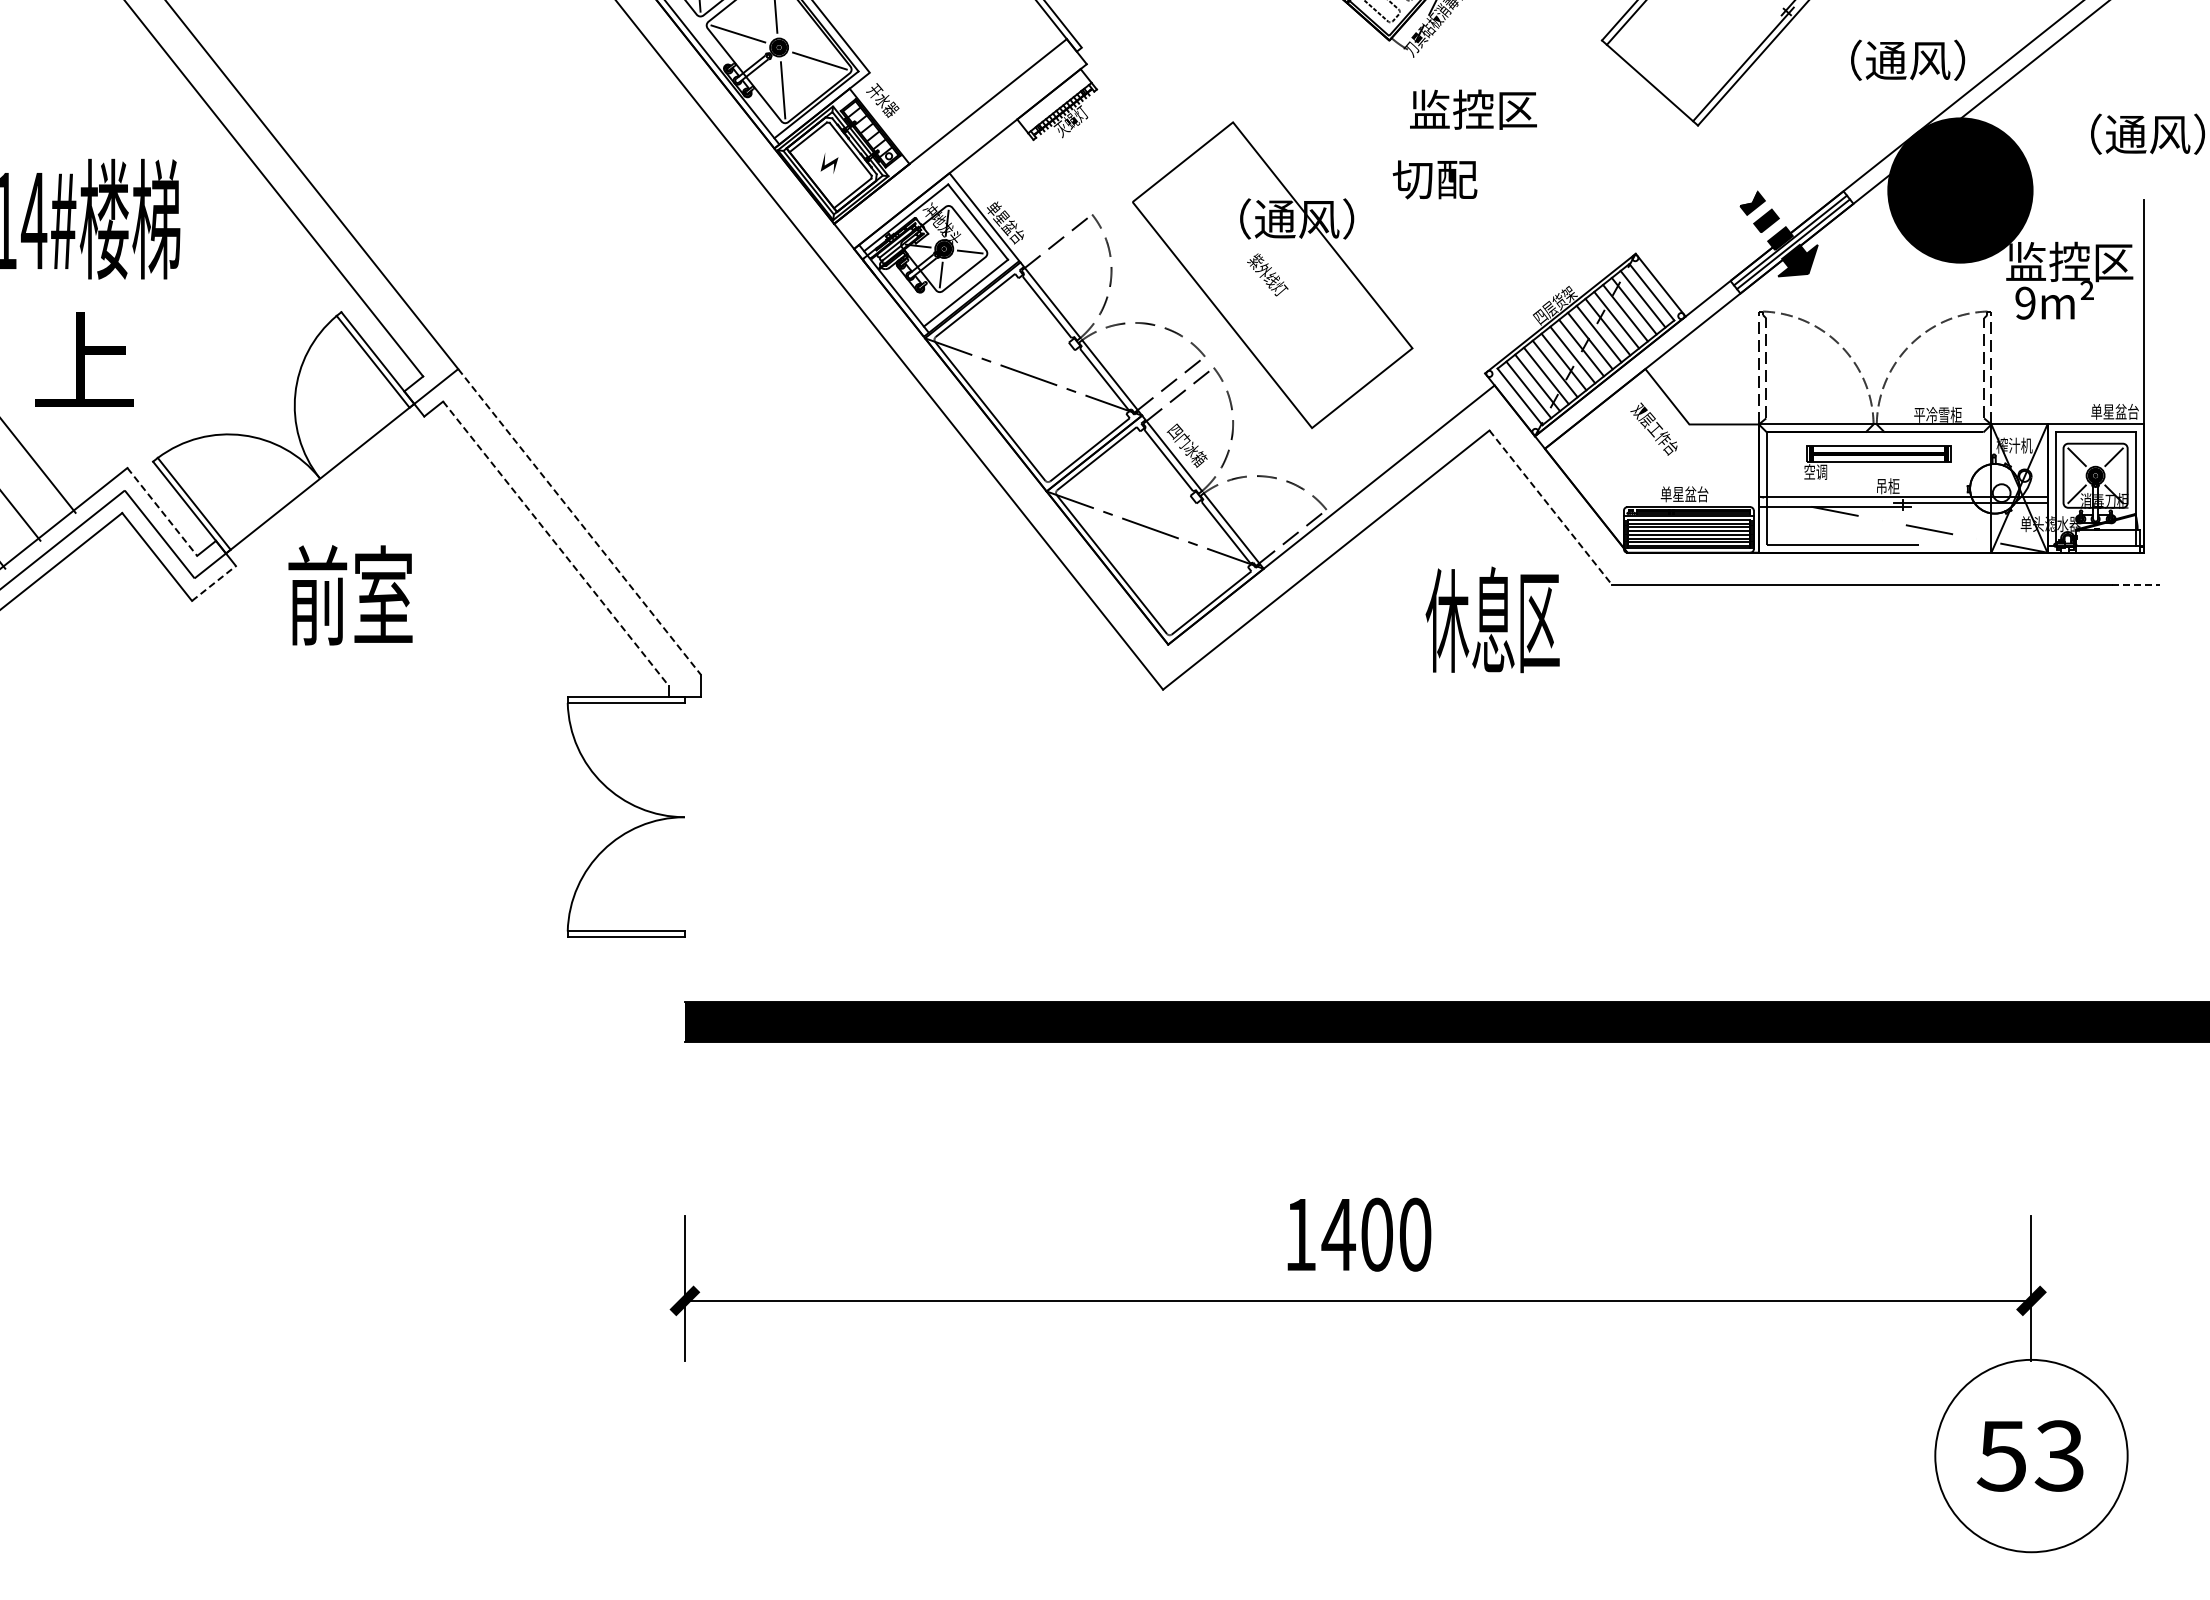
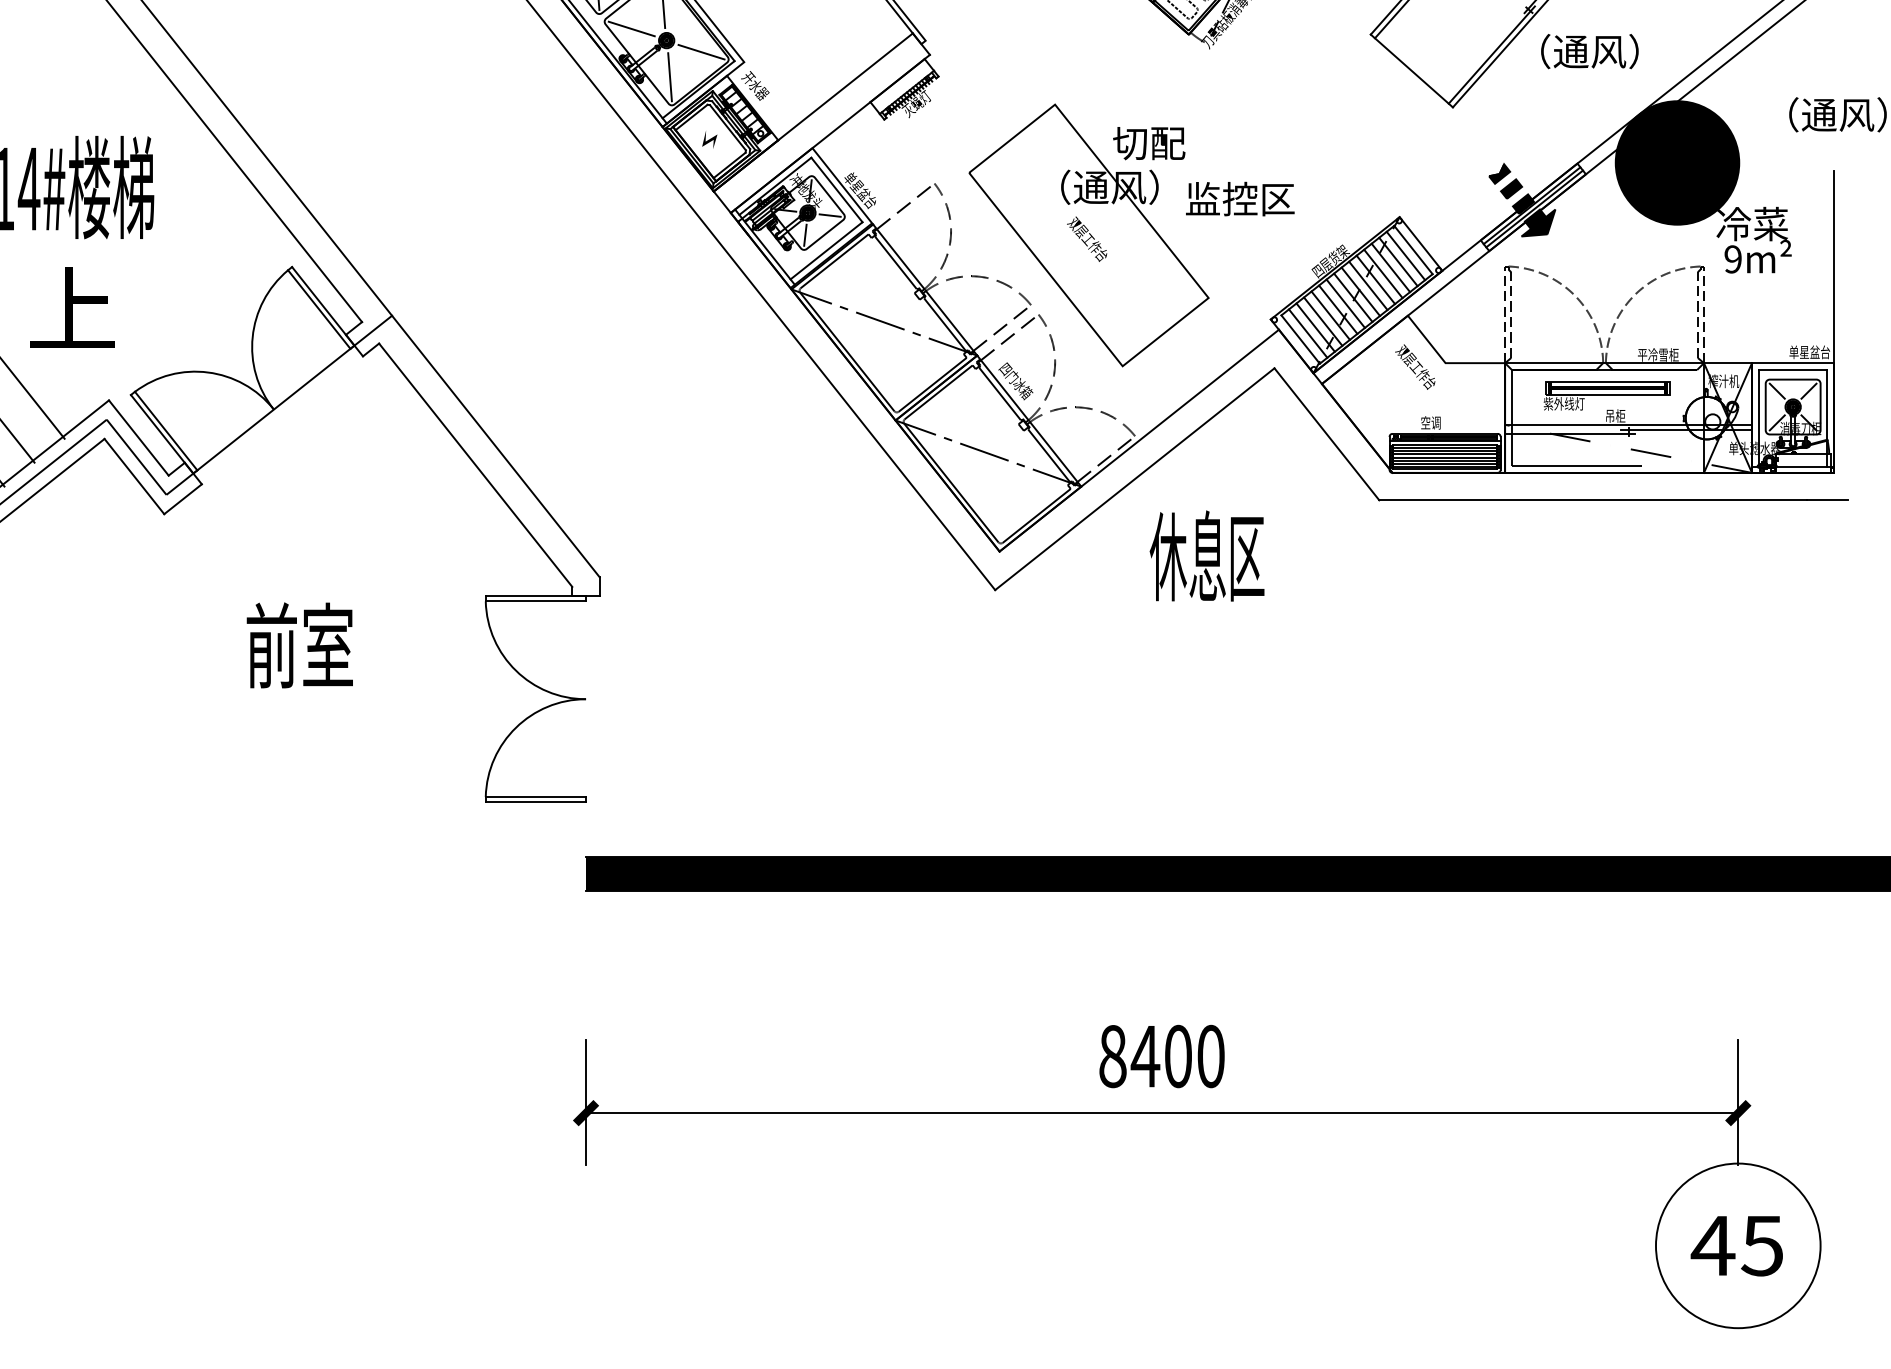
text: (1908, 59) -> (1590, 50), moved
text: (1473, 109) -> (1240, 198), moved
text: (1434, 179) -> (1148, 143), moved
text: (2069, 261) -> (1770, 223), 监控区 -> 冷菜
text: (1270, 279) -> (1087, 239), 紫外线灯 -> 双层工作台
text: (1827, 471) -> (1563, 403), 空调 -> 紫外线灯
text: (1684, 494) -> (1441, 423), 单星盆台 -> 空调
line: (1551, 508) -> (1327, 435), dashed -> solid
line: (162, 512) -> (139, 438), dashed -> solid
line: (579, 522) -> (495, 447), dashed -> solid
line: (556, 543) -> (476, 465), dashed -> solid
line: (214, 583) -> (183, 499), dashed -> solid
line: (2136, 584) -> (1828, 500), dashed -> solid
text: (350, 595) -> (299, 645), moved
text: (1492, 619) -> (1206, 555), moved
text: (1300, 1234) -> (1112, 1056), 1400 -> 8400
text: (2029, 1455) -> (1736, 1245), 53 -> 45

